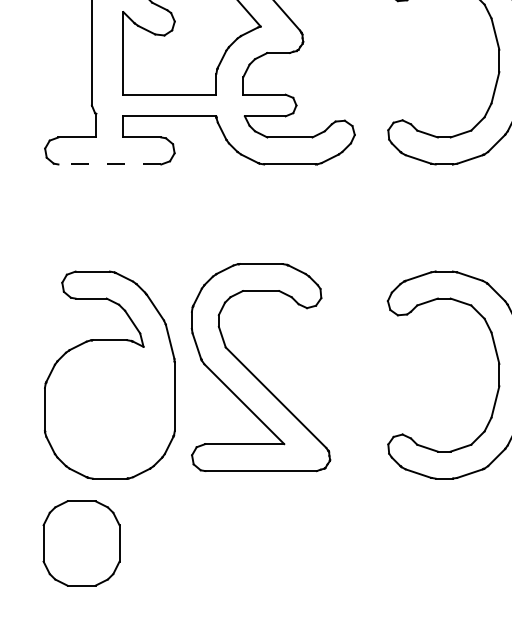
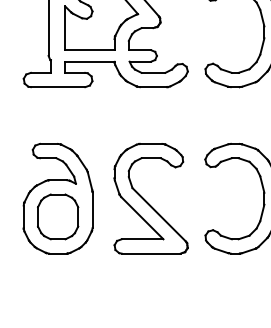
line: (108, 165) -> (57, 87), dashed -> solid
part: (259, 367) -> (150, 198), moved
part: (82, 542) -> (58, 216), moved

